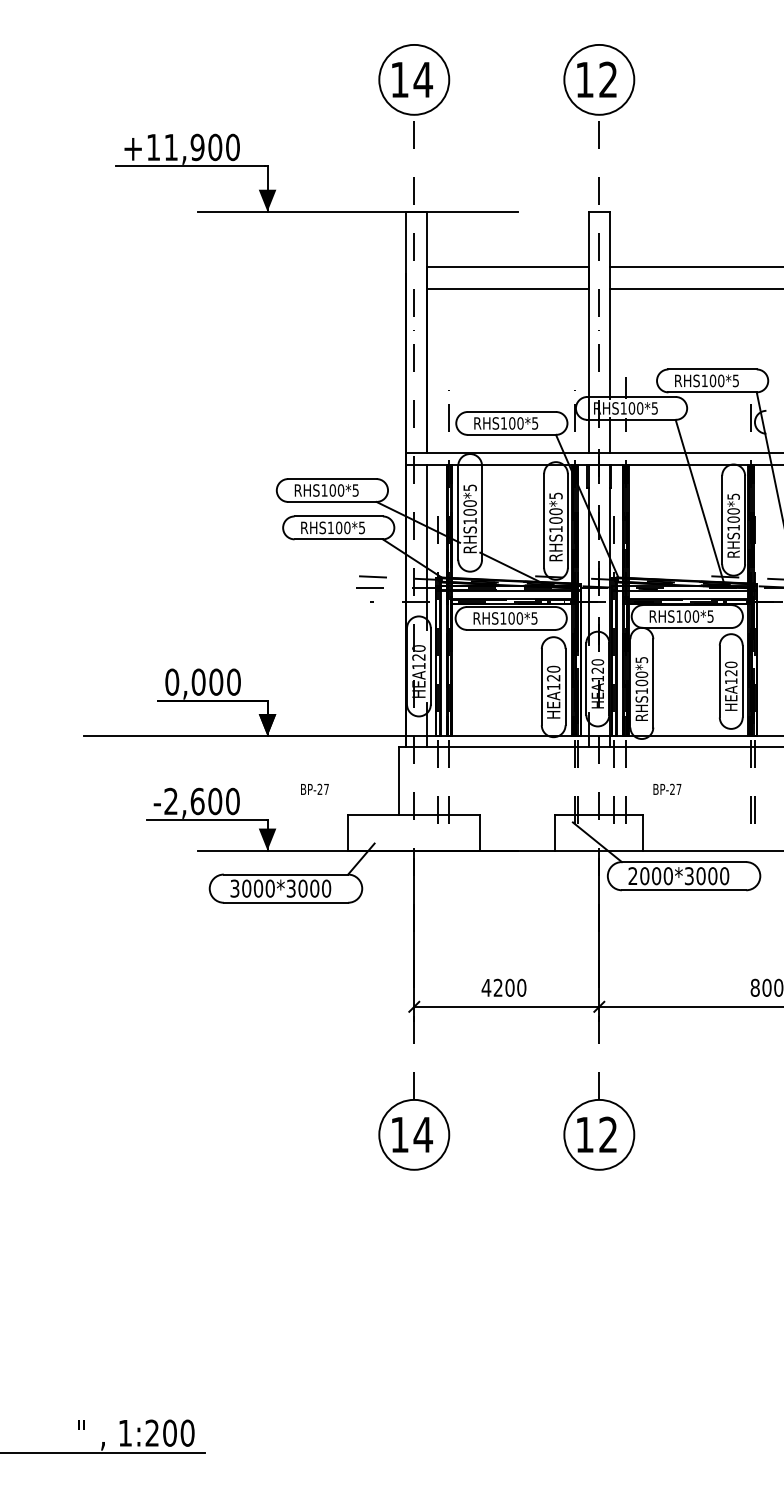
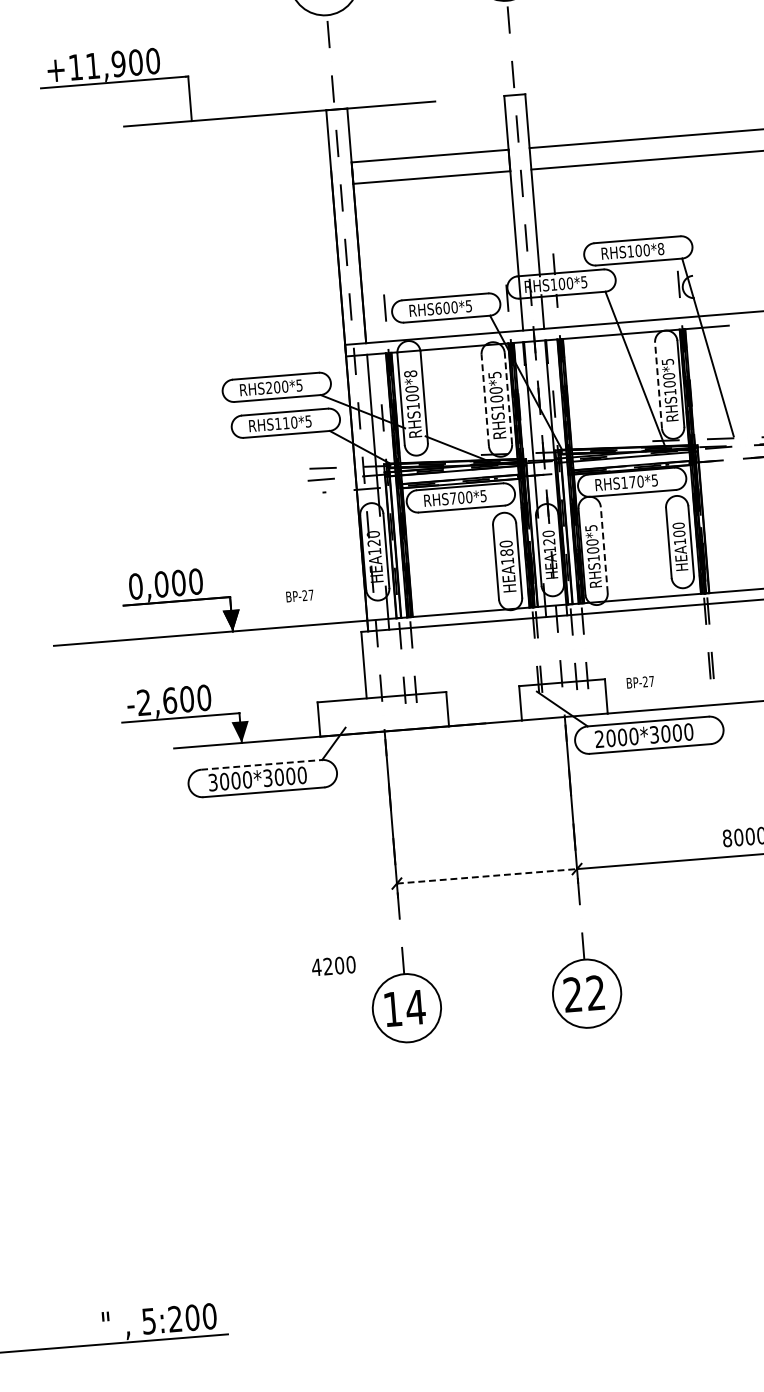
fill: (267, 200) -> (190, 110), removed
text: (735, 380) -> (660, 248), RHS100*5 -> RHS100*8
text: (503, 423) -> (438, 308), RHS100*5 -> RHS600*5
text: (469, 487) -> (410, 373), RHS100*5 -> RHS100*8
text: (324, 490) -> (269, 387), RHS100*5 -> RHS200*5
line: (722, 519) -> (658, 385), solid -> dashed
line: (544, 520) -> (485, 399), solid -> dashed
line: (567, 520) -> (507, 398), solid -> dashed
text: (339, 527) -> (286, 422), RHS100*5 -> RHS110*5
text: (687, 616) -> (632, 482), RHS100*5 -> RHS170*5
text: (503, 618) -> (453, 498), RHS100*5 -> RHS700*5
text: (731, 672) -> (679, 533), HEA120 -> HEA100
text: (553, 677) -> (506, 552), HEA120 -> HEA180
line: (653, 682) -> (604, 549), solid -> dashed
text: (314, 788) -> (299, 595), moved
text: (667, 788) -> (640, 681), moved
line: (286, 874) -> (262, 764), solid -> dashed
text: (503, 987) -> (333, 965), moved
line: (506, 1006) -> (486, 876), solid -> dashed
text: (584, 1134) -> (572, 994), 12 -> 22
text: (124, 1433) -> (148, 1321), 1:200 -> 5:200

